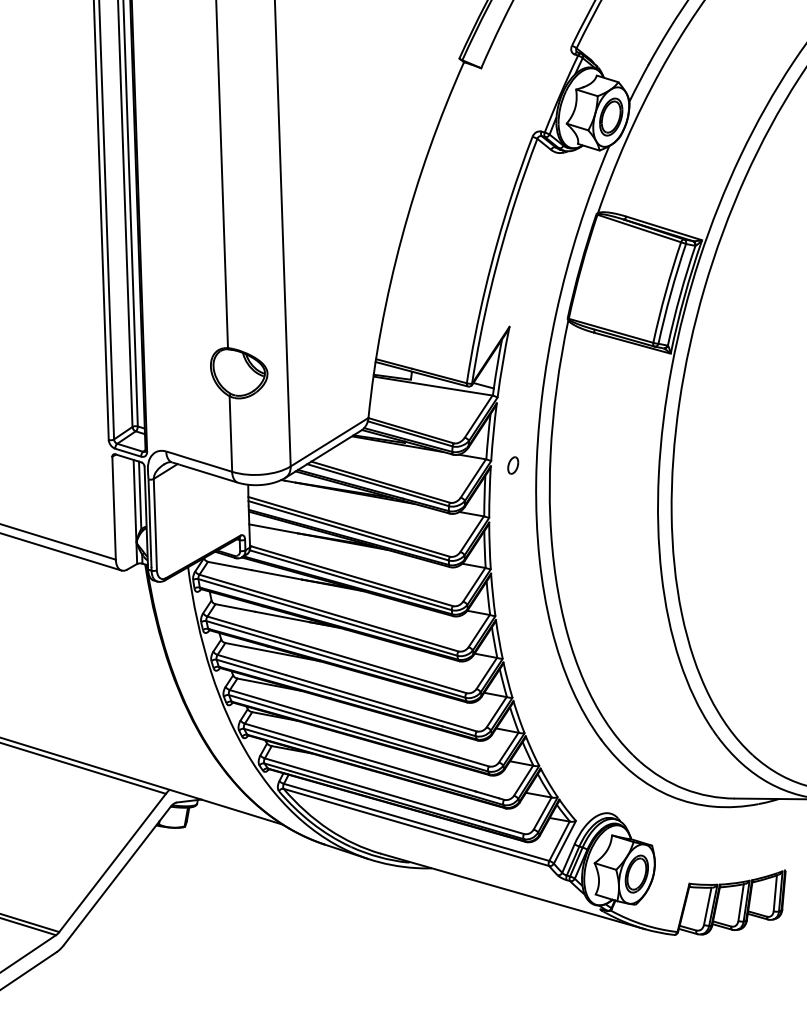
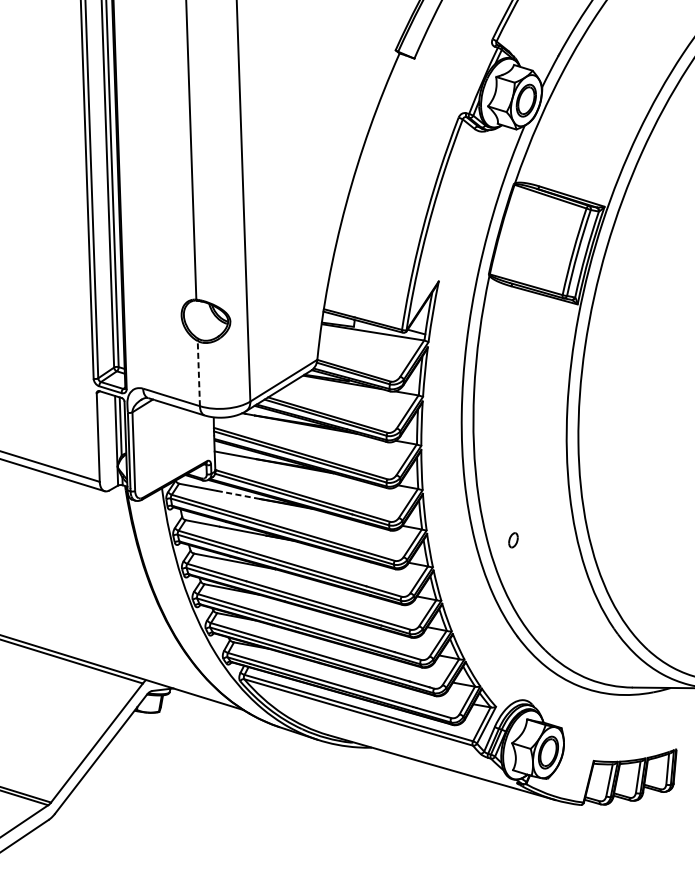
line: (230, 434) -> (198, 374), solid -> dashed
part: (513, 465) -> (513, 540), moved
line: (276, 574) -> (238, 494), solid -> dashed

